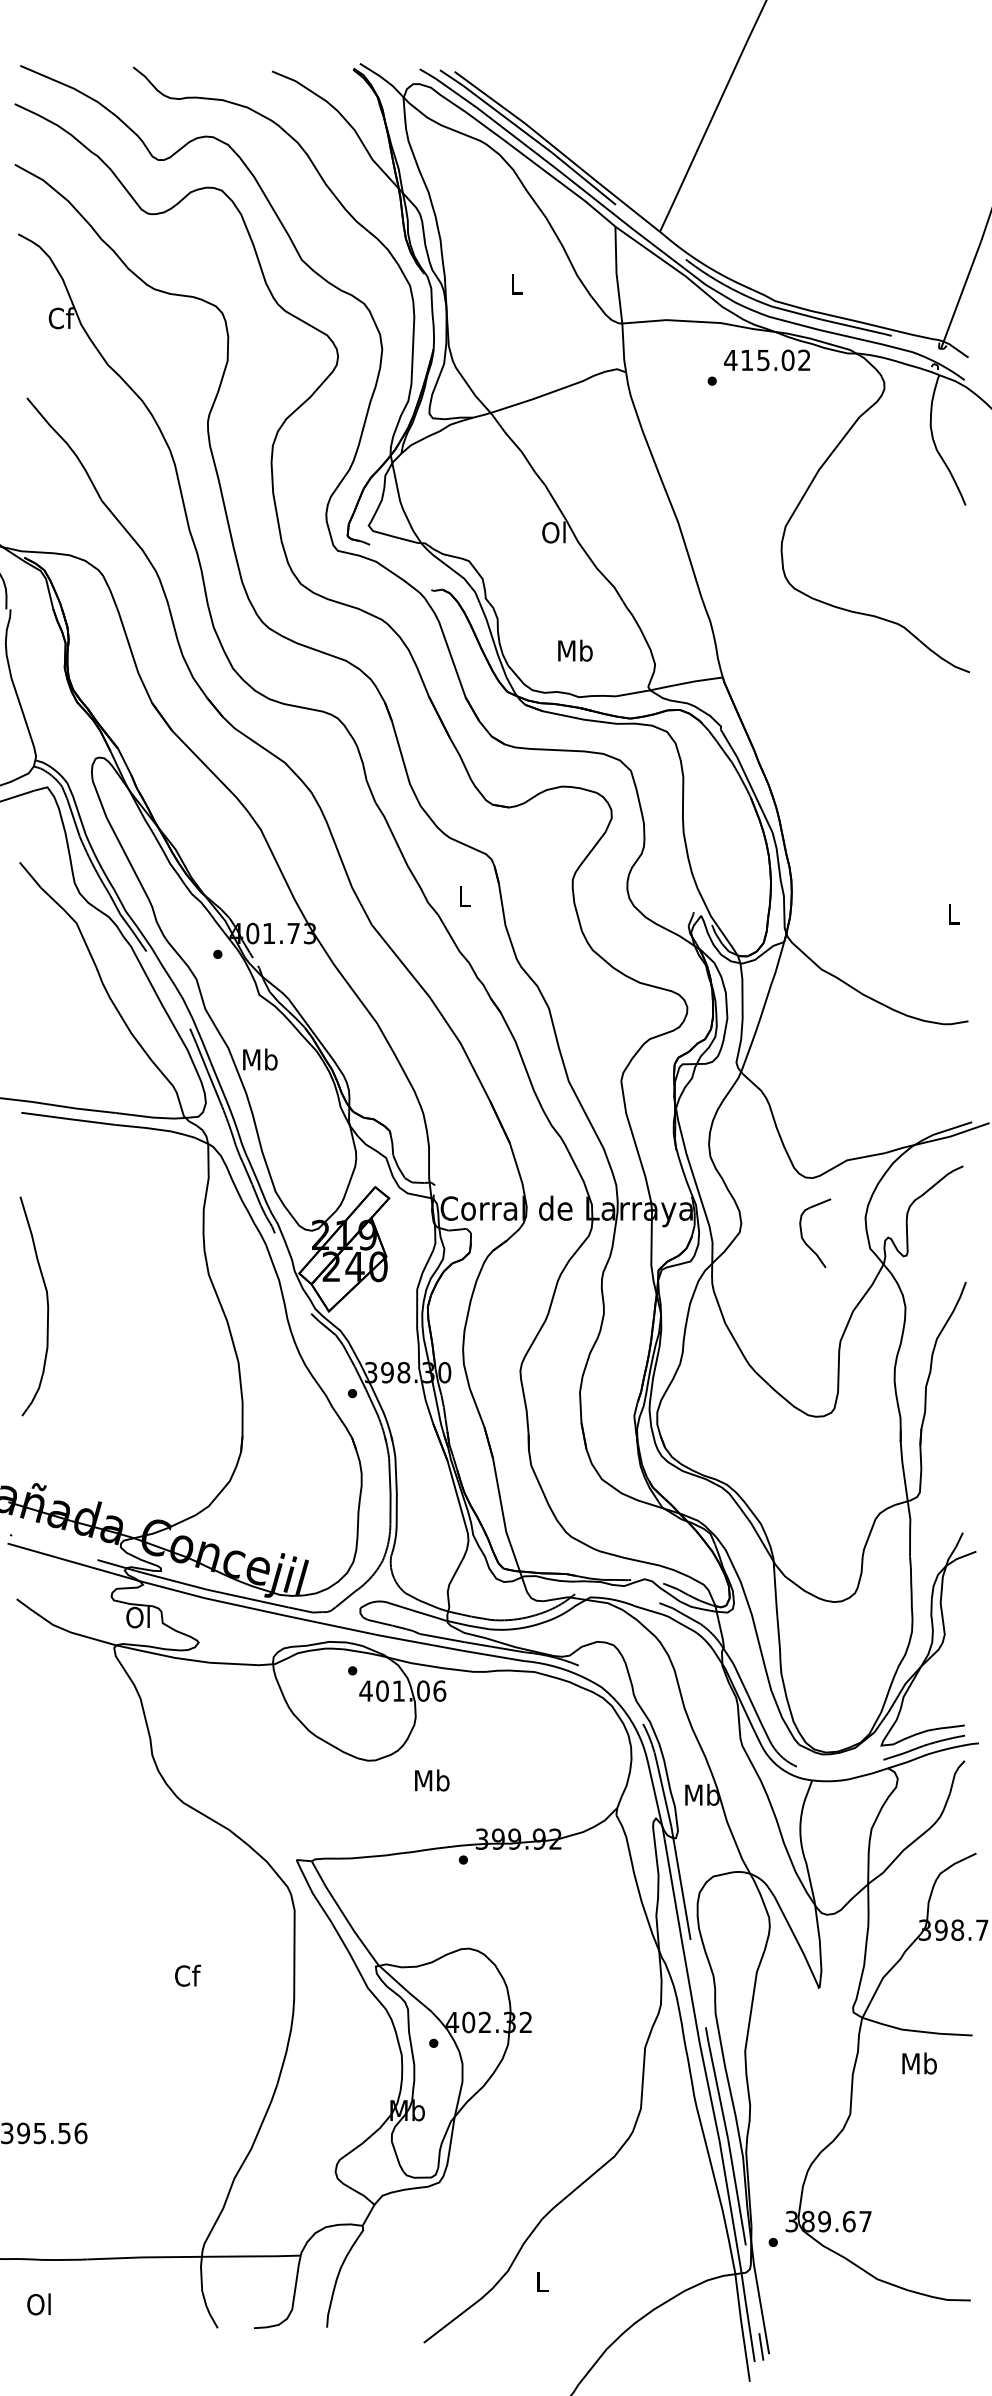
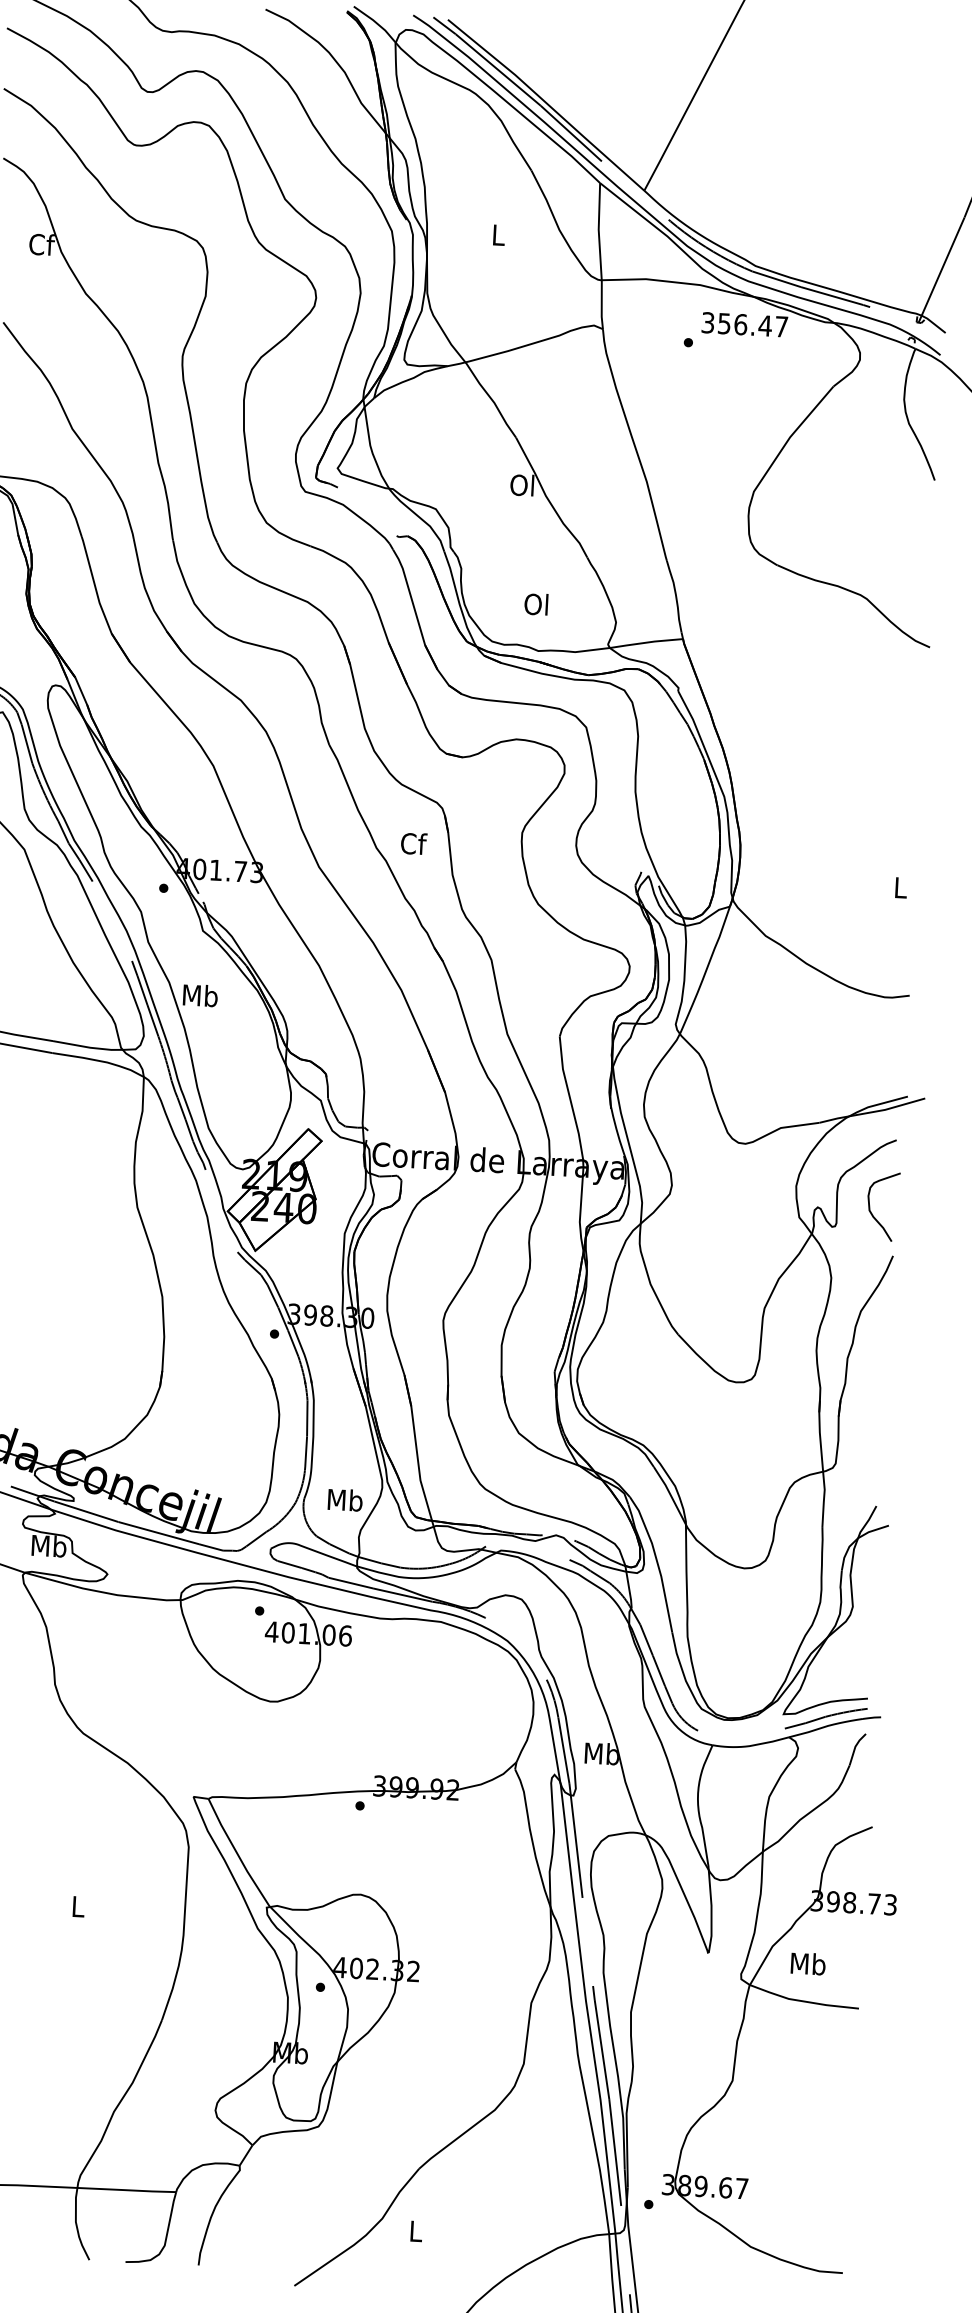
text: (767, 360) -> (744, 324), 415.02 -> 356.47
text: (575, 650) -> (537, 604), Mb -> Ol
text: (465, 896) -> (414, 843), L -> Cf
curve: (804, 1239) -> (871, 1212), moved
text: (138, 1617) -> (48, 1546), Ol -> Mb
text: (432, 1780) -> (345, 1500), moved
text: (187, 1975) -> (78, 1906), Cf -> L
text: (919, 2063) -> (808, 1963), moved

